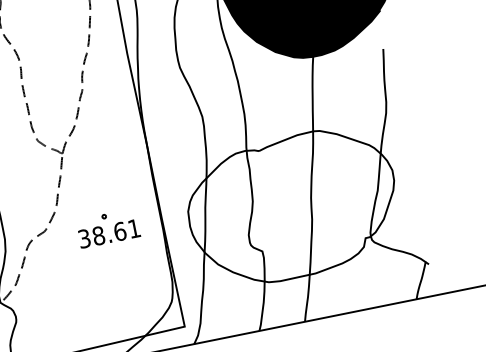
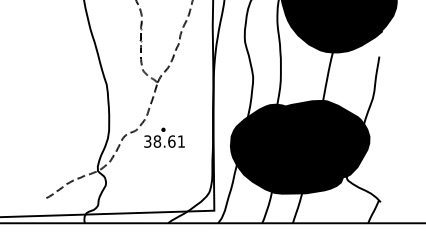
fill: (291, 206) -> (299, 146), added
part: (108, 227) -> (164, 137), moved

